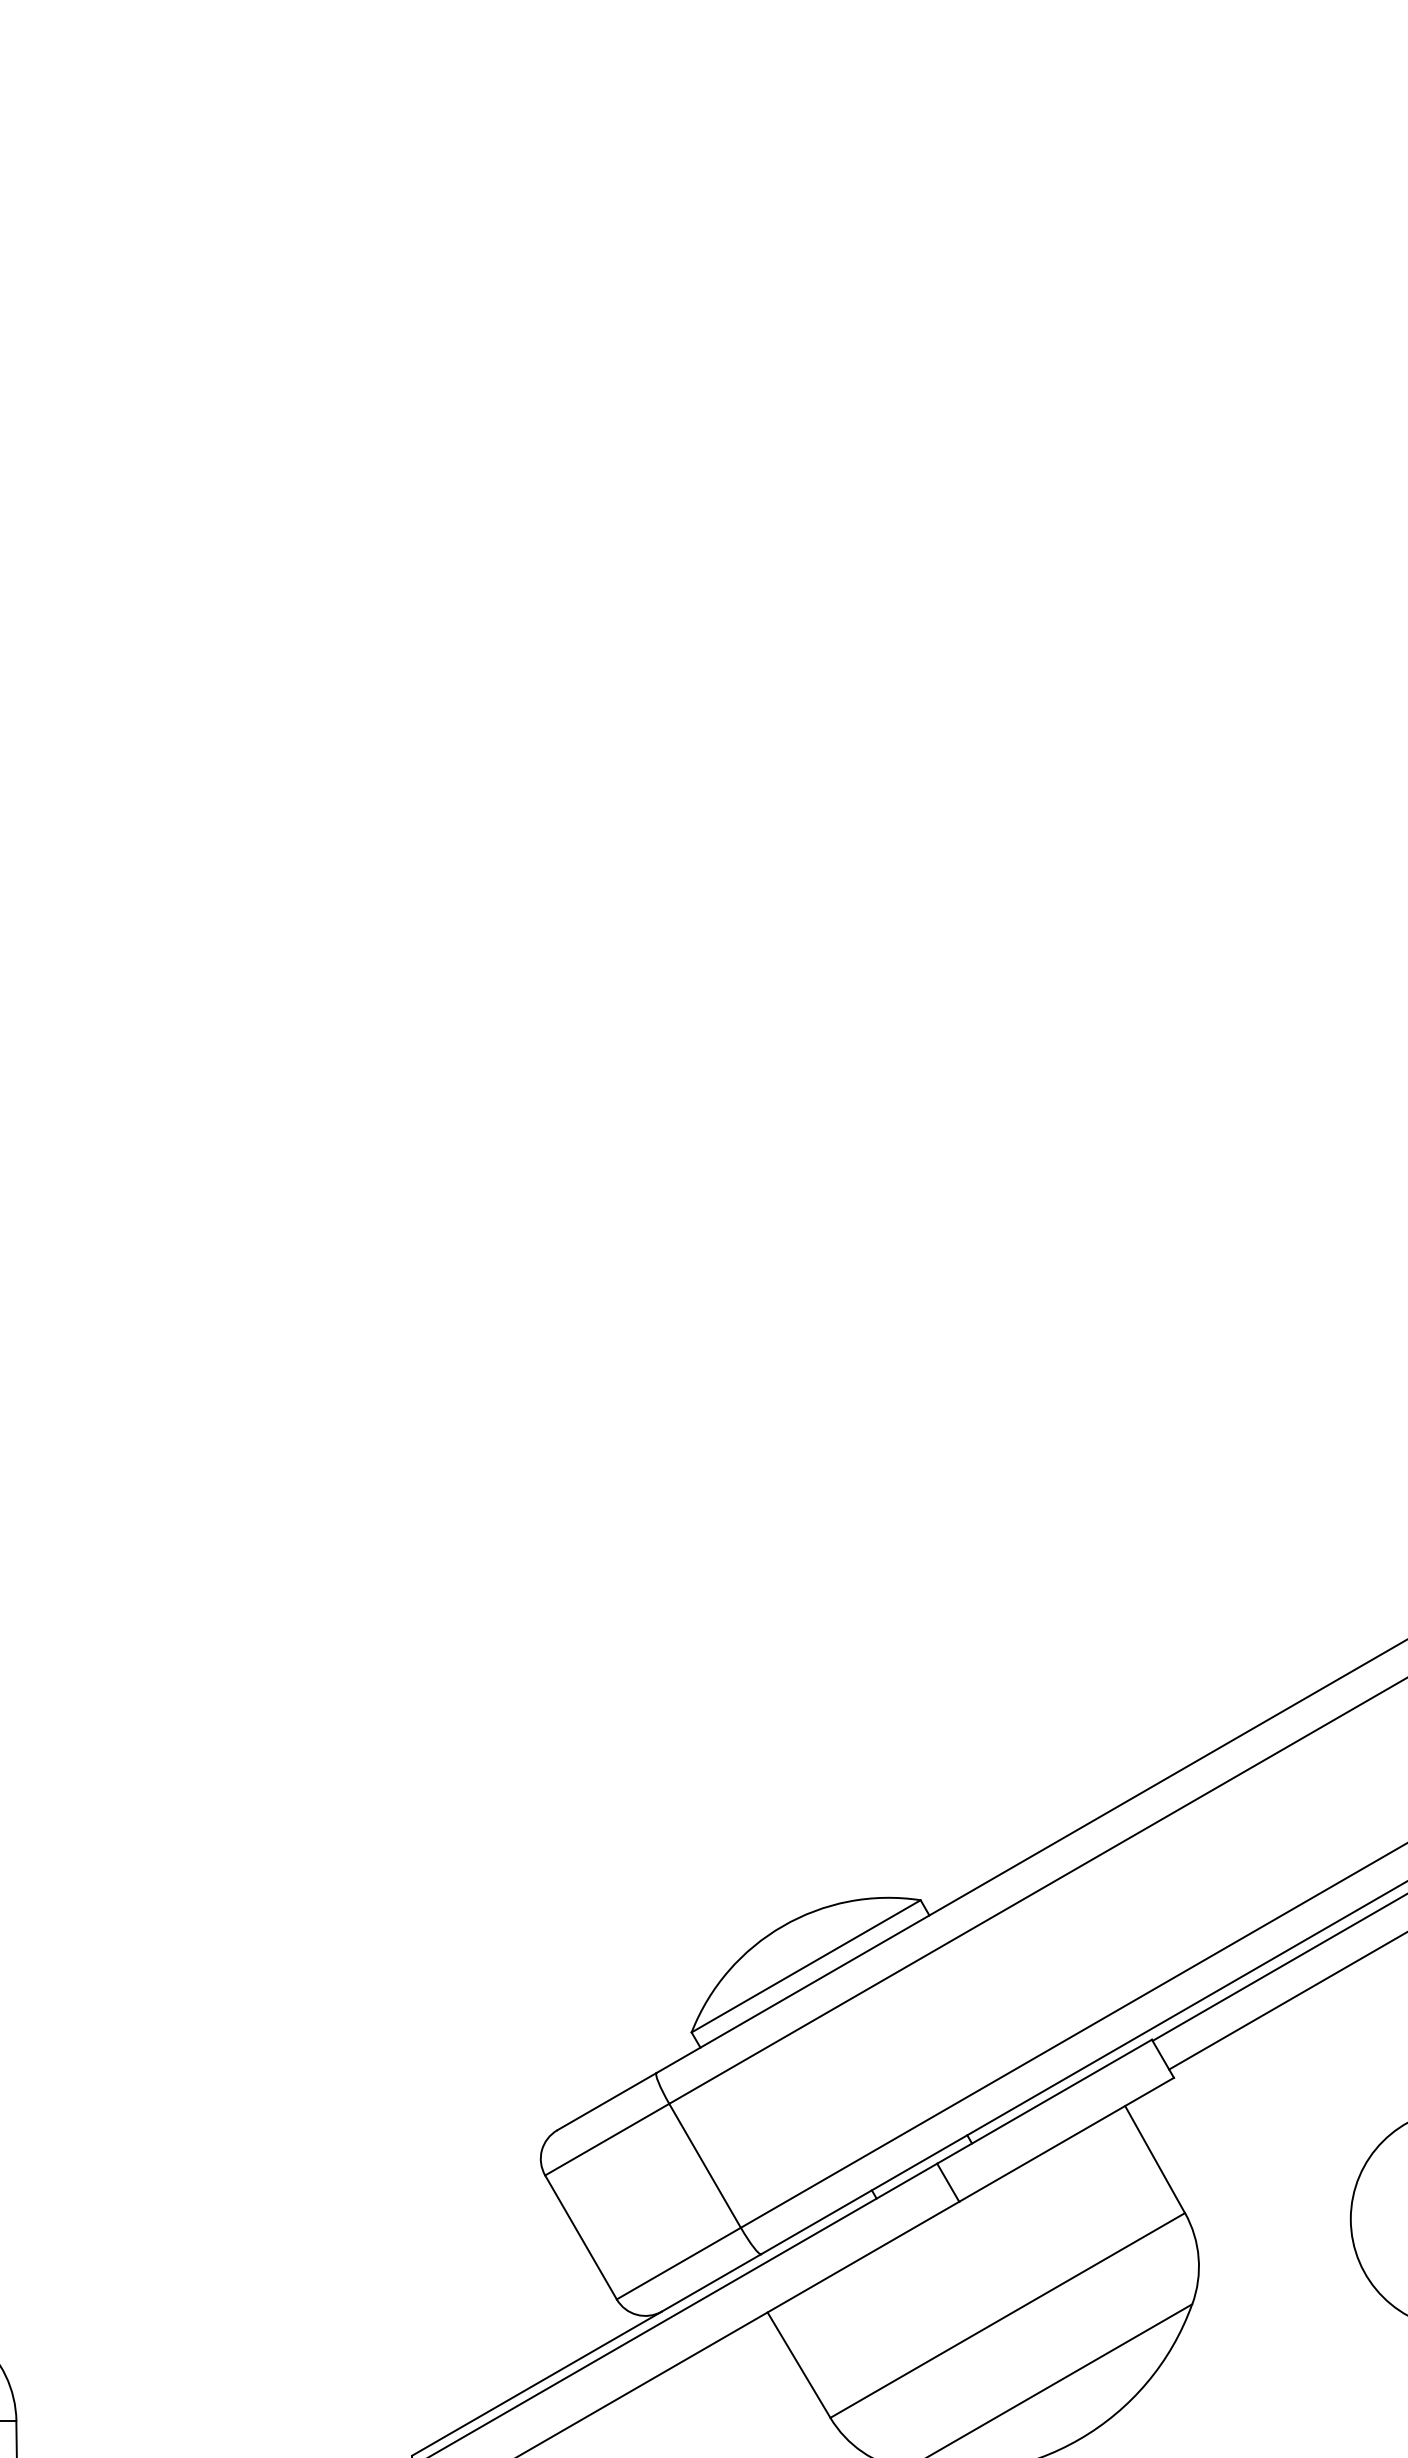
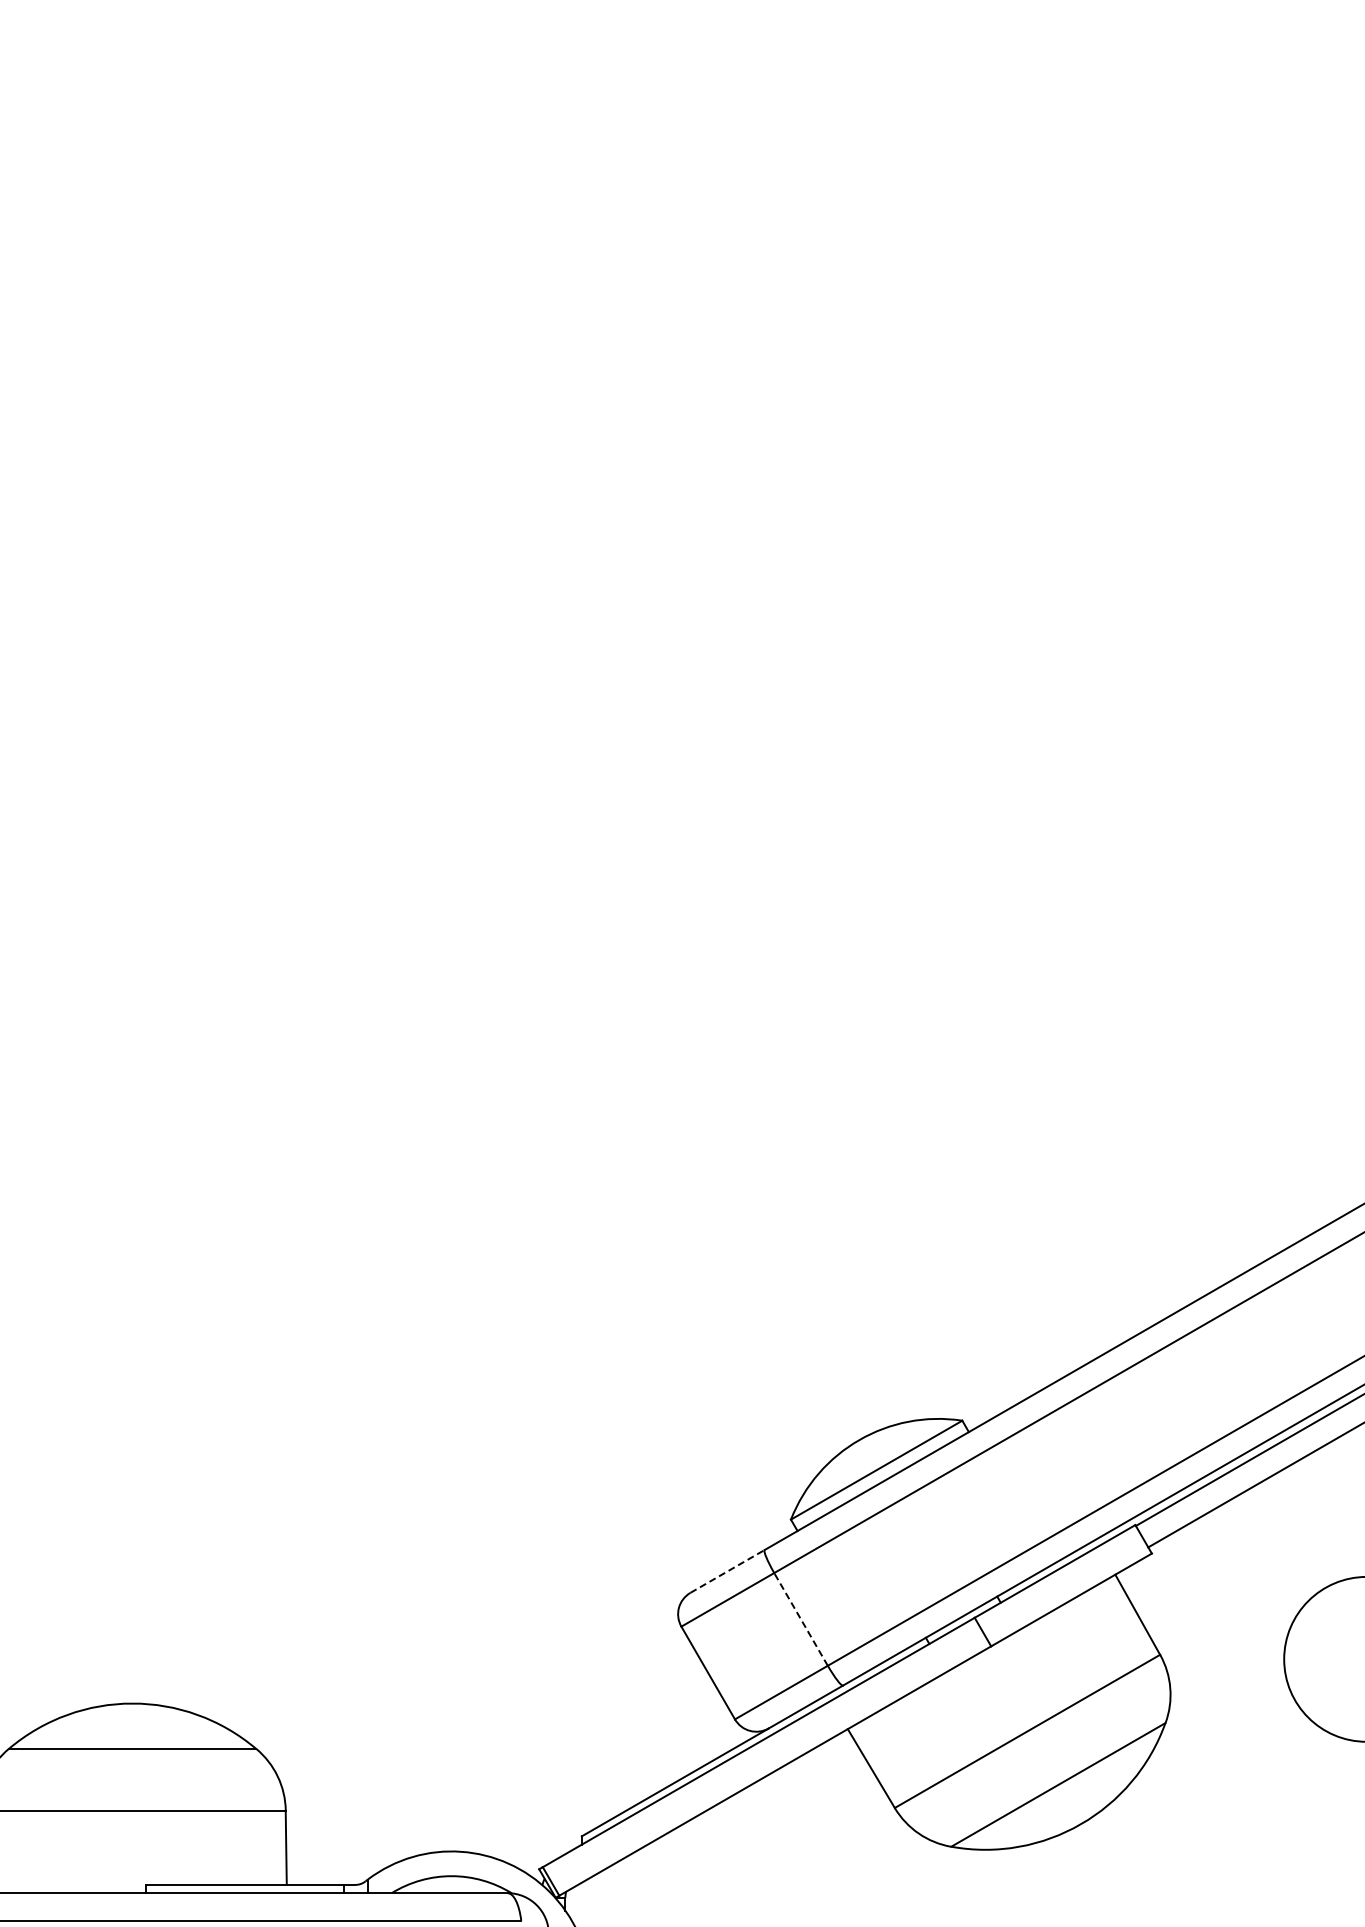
line: (606, 2101) -> (727, 1571), solid -> dashed
line: (705, 2165) -> (801, 1619), solid -> dashed

